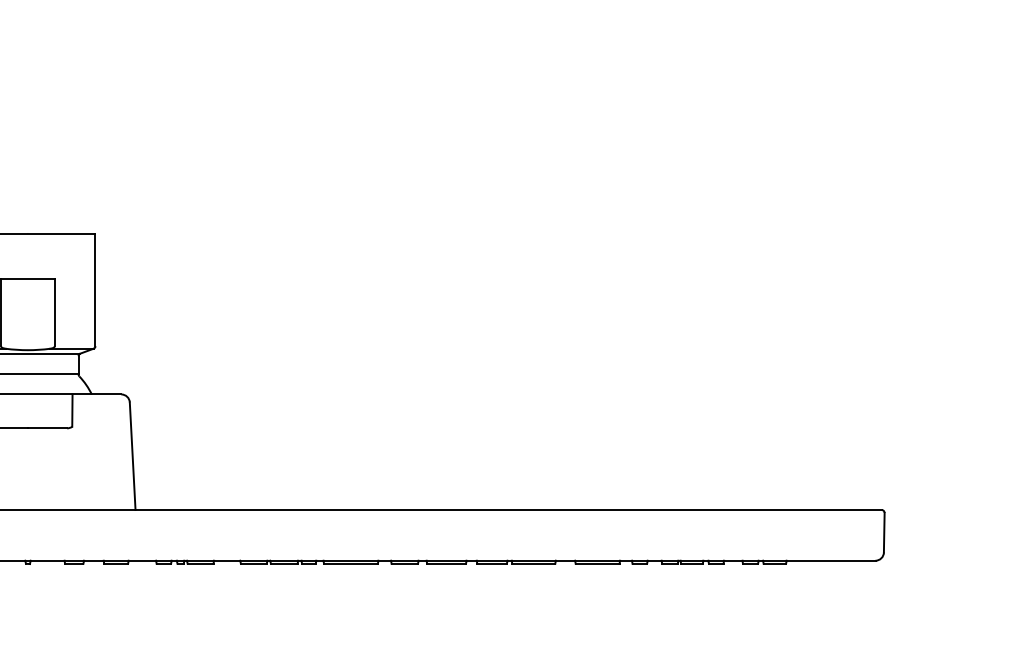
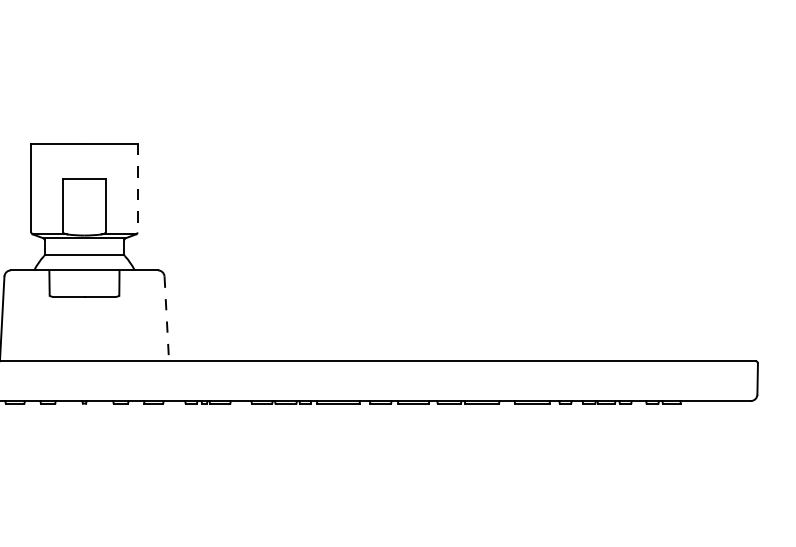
line: (95, 290) -> (137, 188), solid -> dashed
line: (132, 456) -> (166, 319), solid -> dashed

